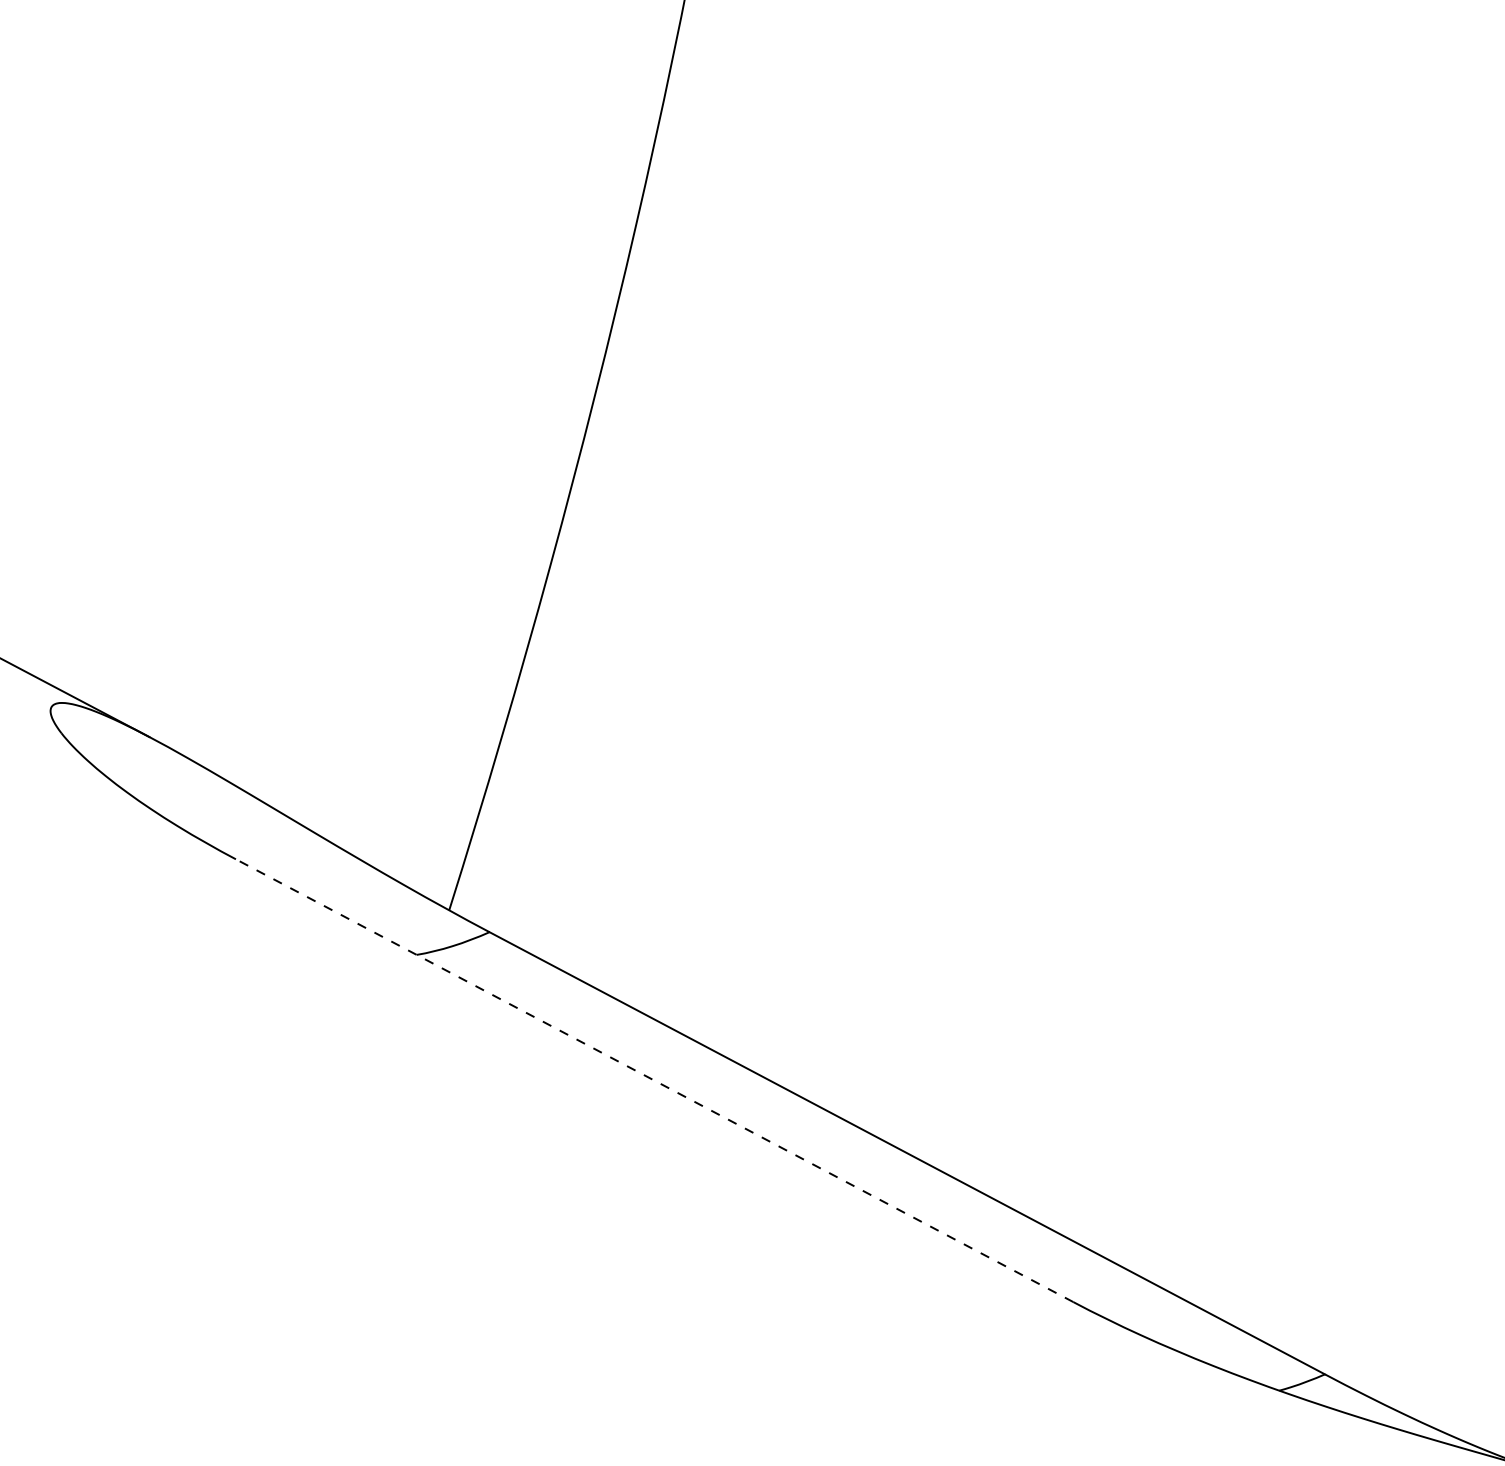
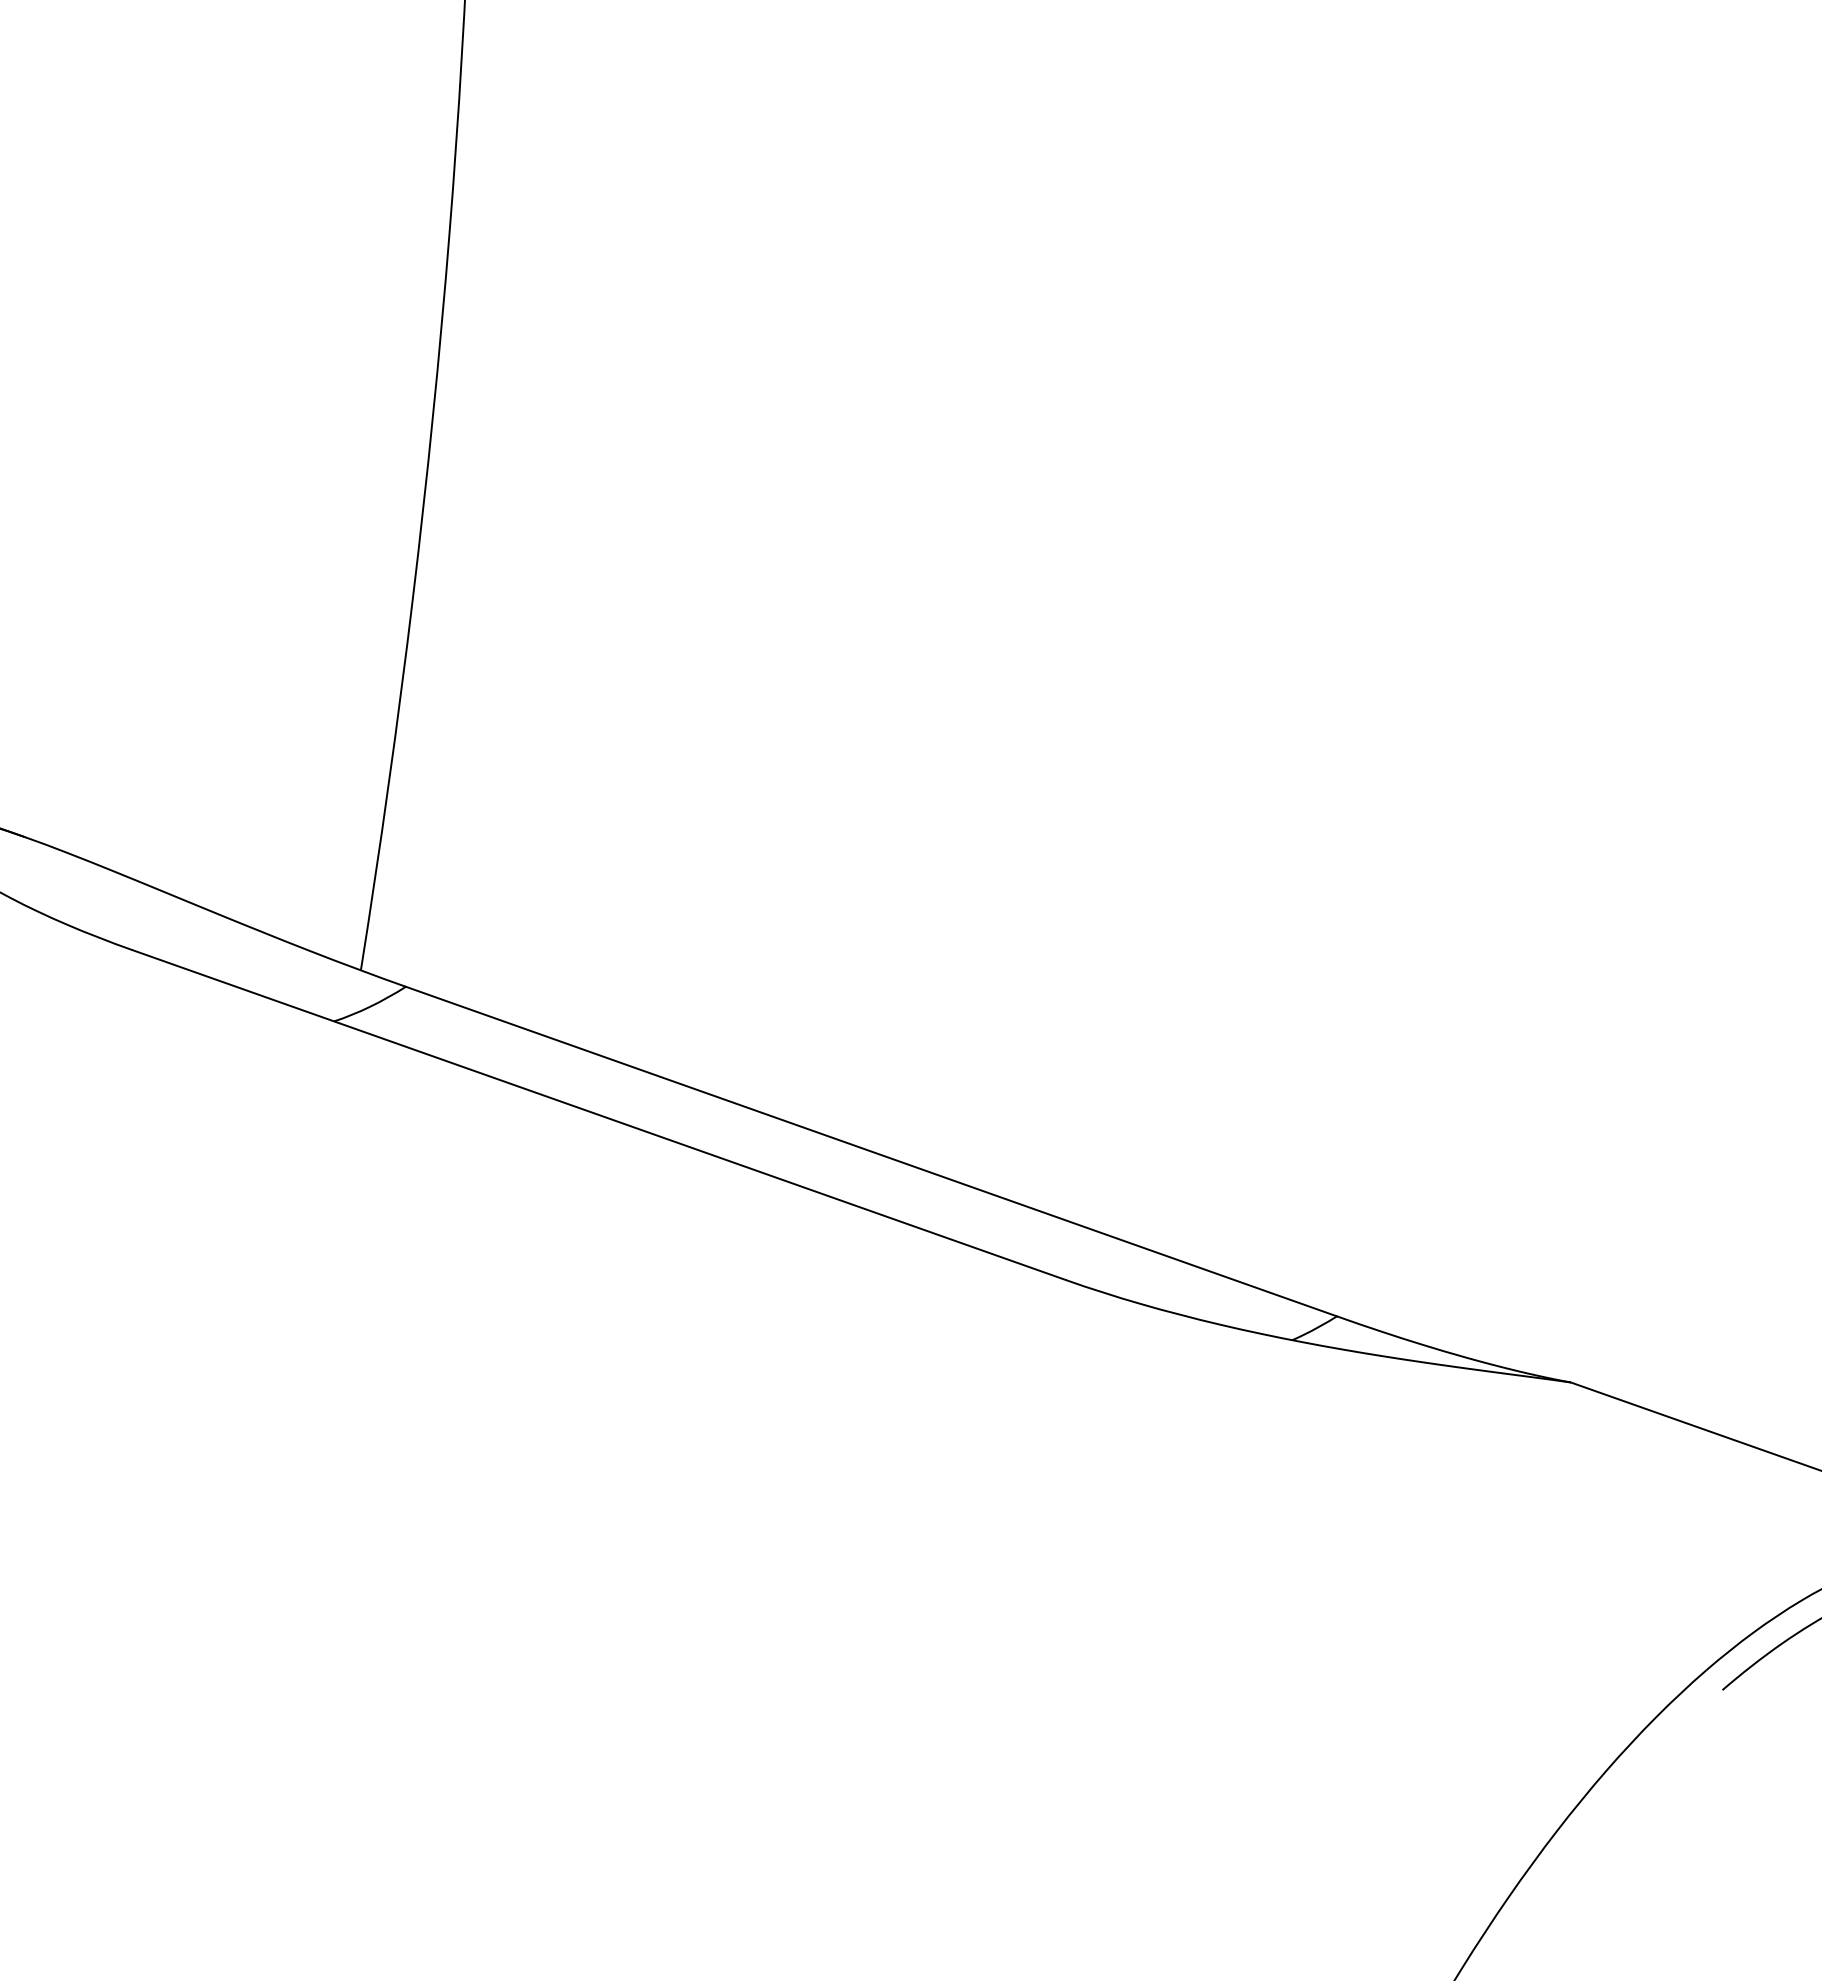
line: (654, 1081) -> (599, 1115), dashed -> solid

